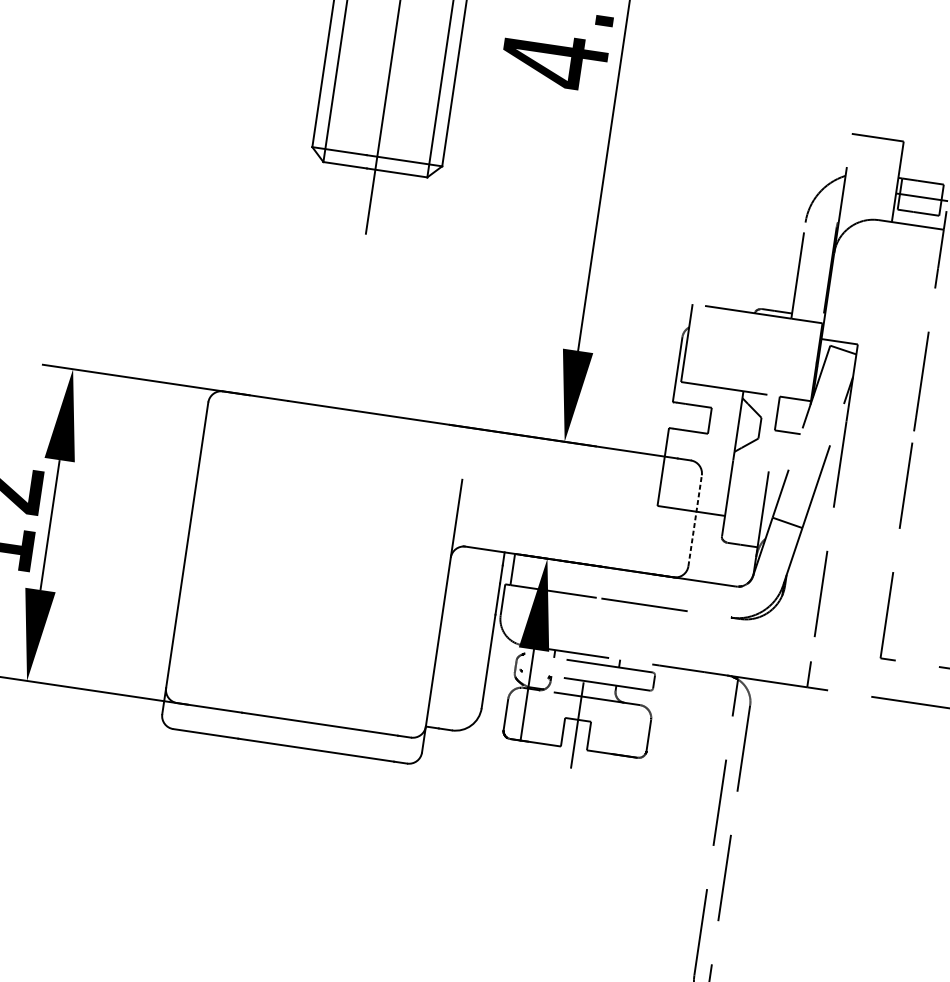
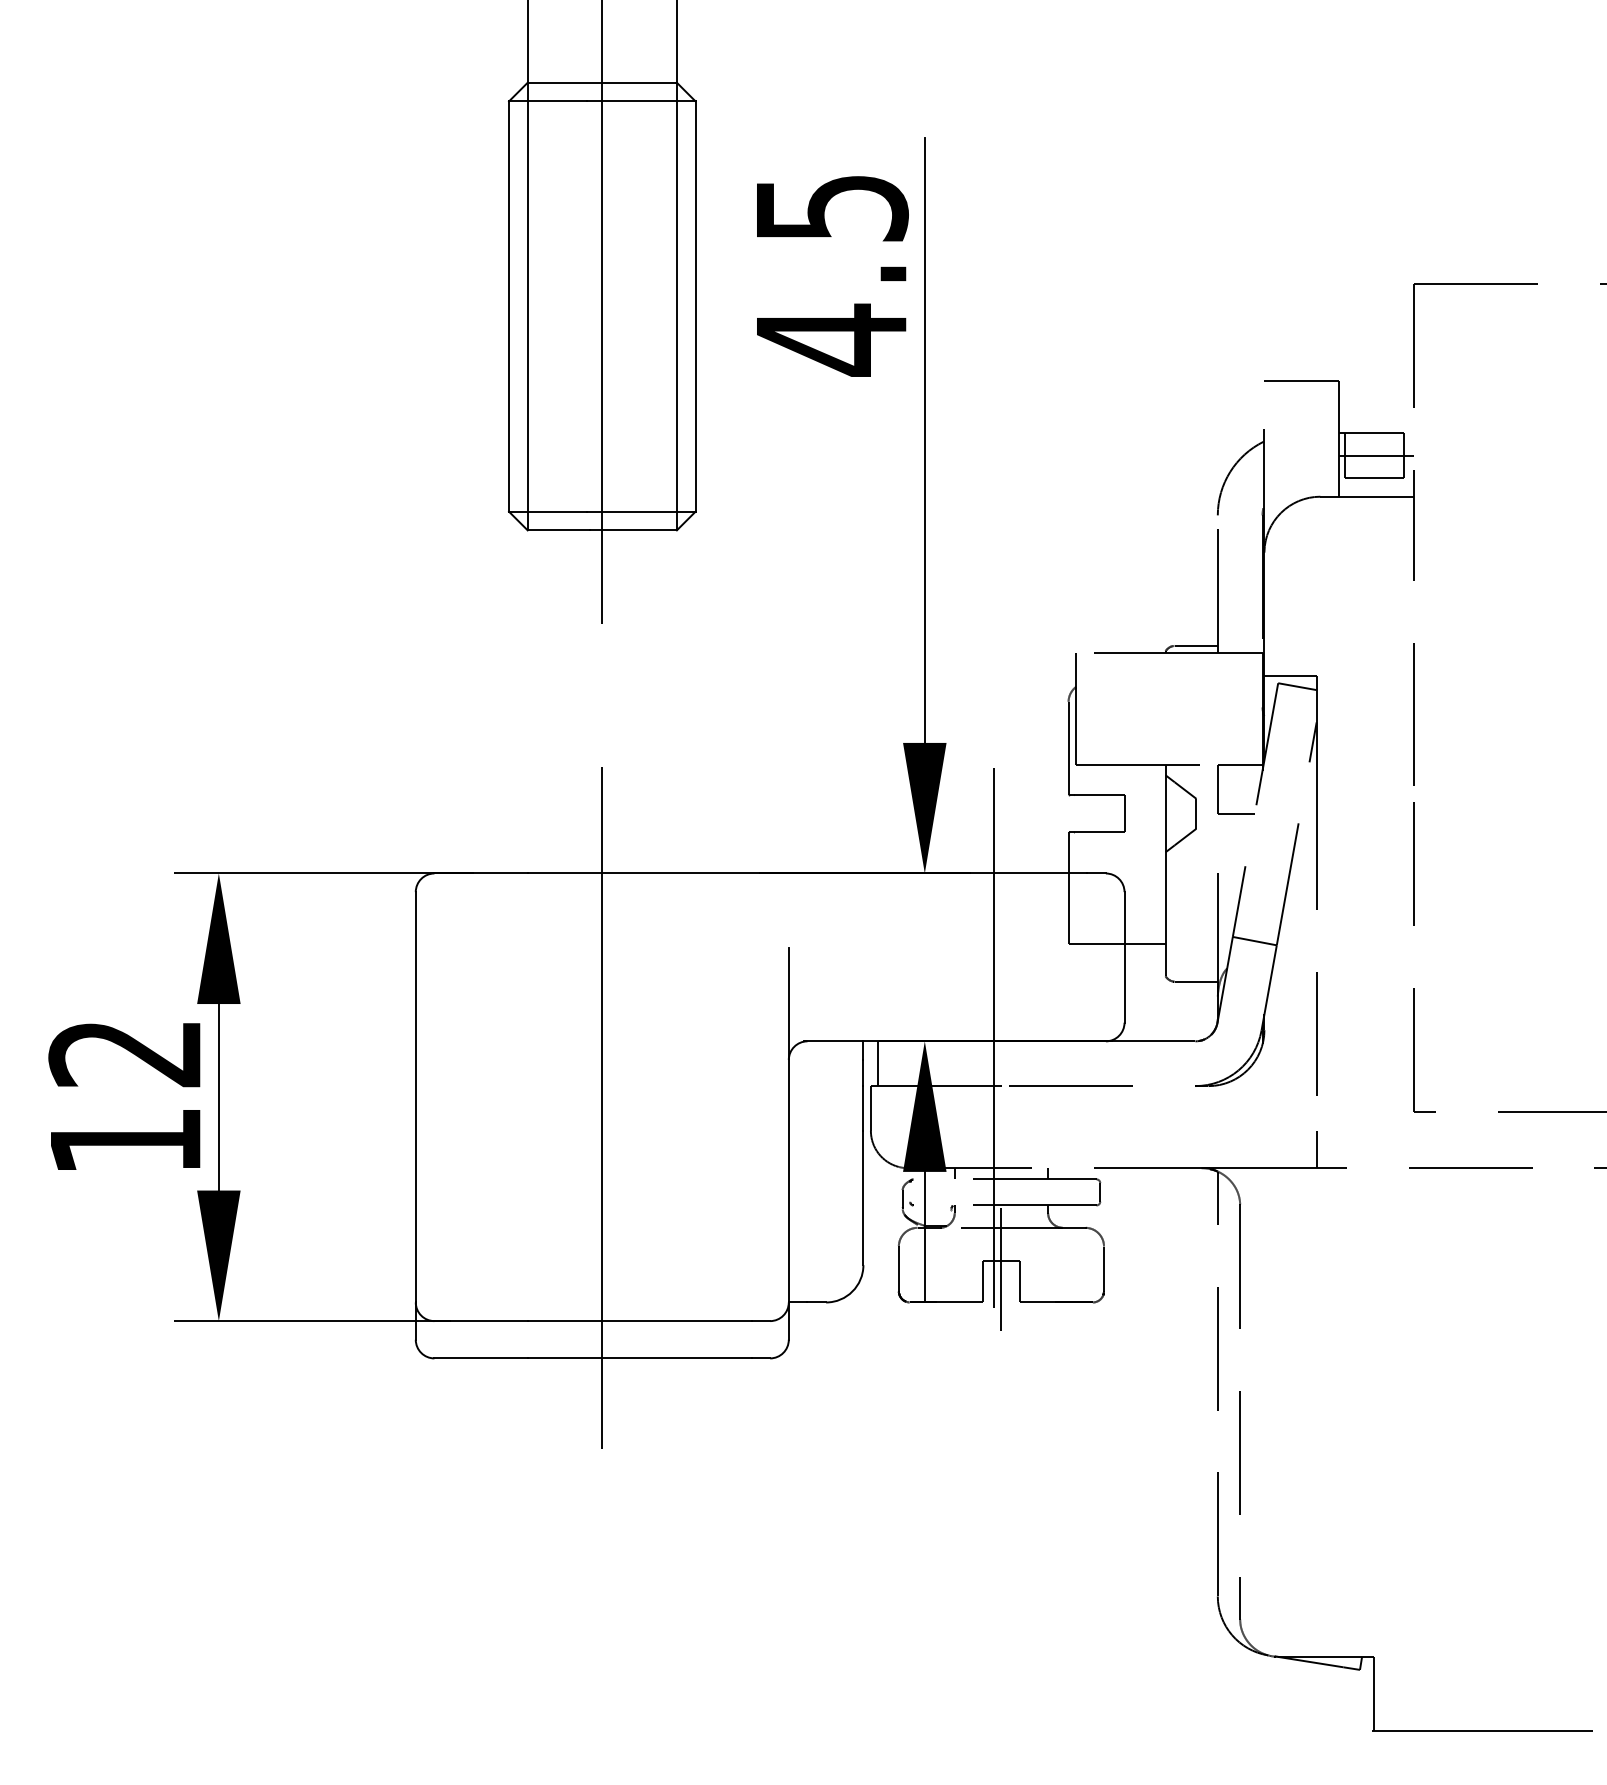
line: (695, 520) -> (1124, 956), dashed -> solid
line: (595, 563) -> (993, 1038), added
line: (316, 571) -> (602, 1107), added

